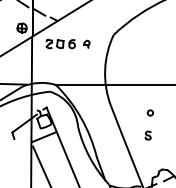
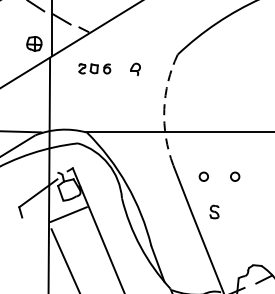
part: (60, 43) -> (94, 67), size x0.7
arc: (105, 70) -> (164, 110), solid -> dashed
circle: (129, 112) -> (202, 175), added
part: (147, 135) -> (213, 211), moved

